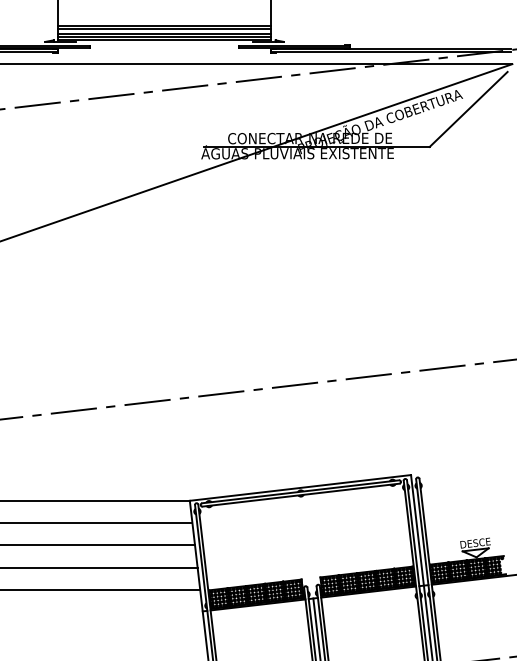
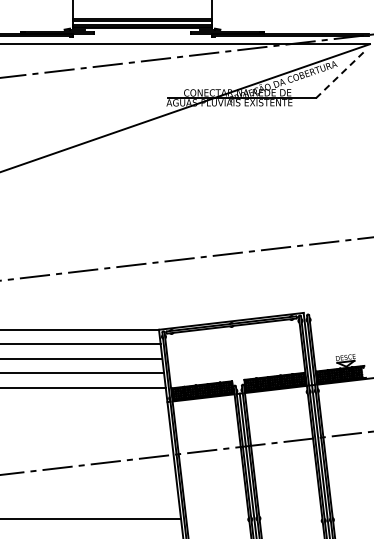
line: (468, 108) -> (341, 73), solid -> dashed

